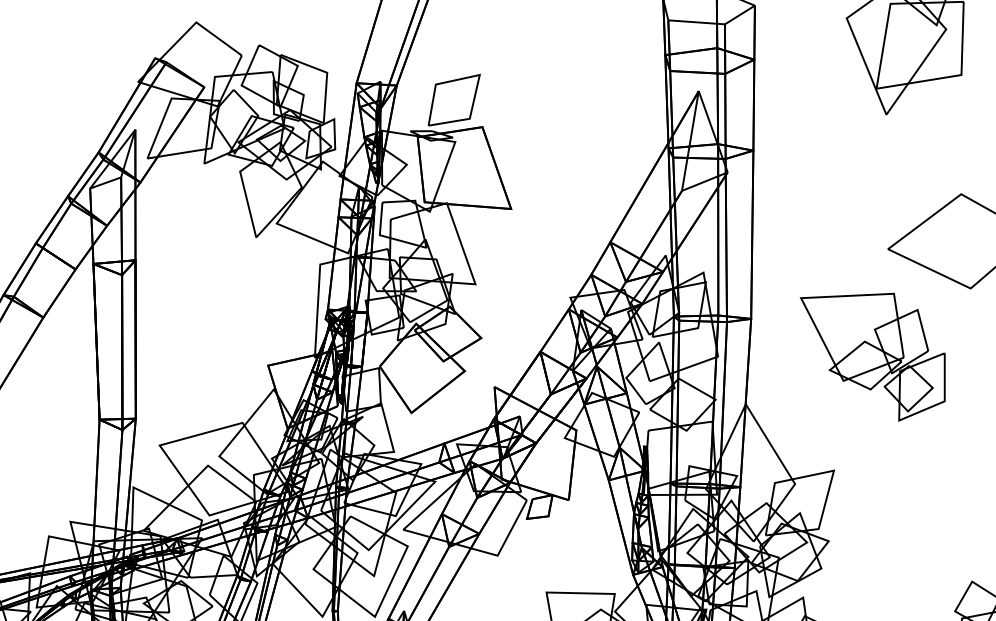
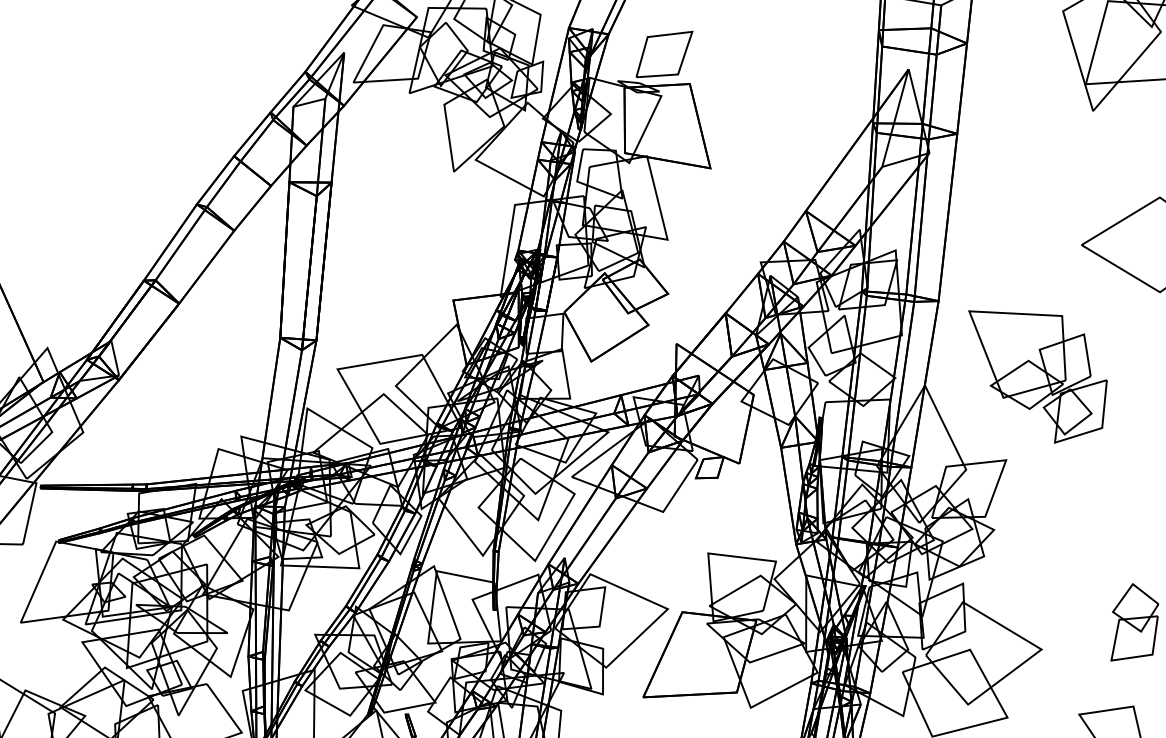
part: (875, 356) -> (1037, 376), moved

